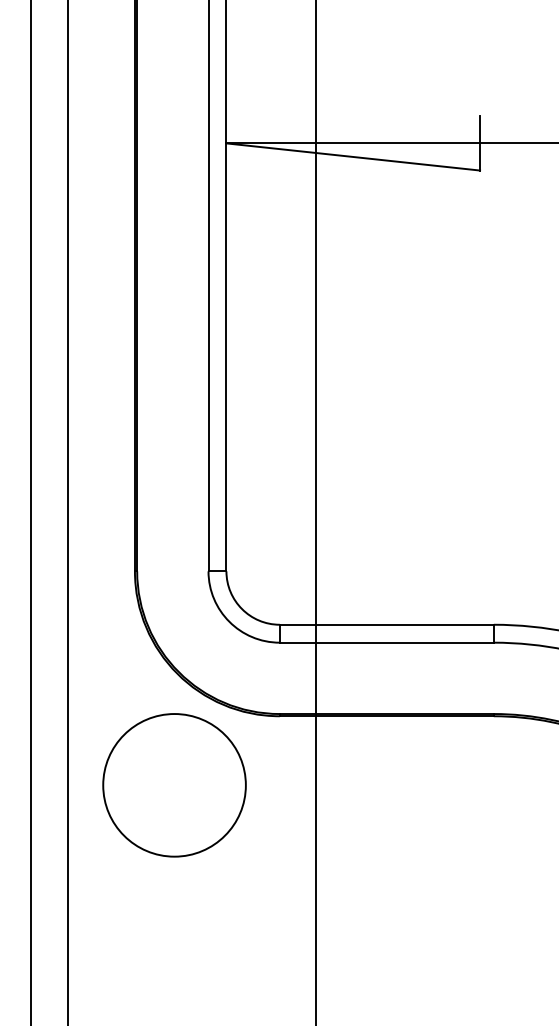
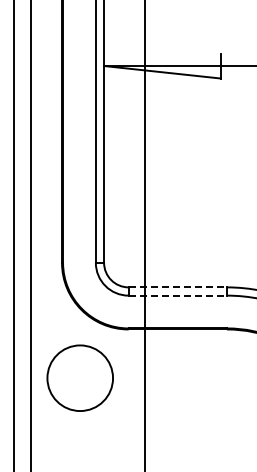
line: (388, 624) -> (178, 287), solid -> dashed
line: (388, 642) -> (178, 295), solid -> dashed
circle: (172, 783) -> (79, 377), moved

